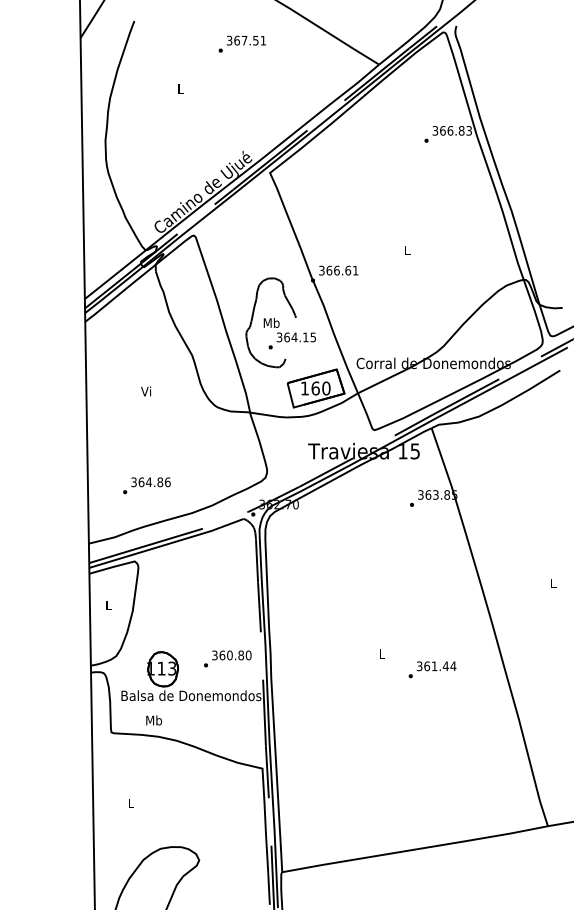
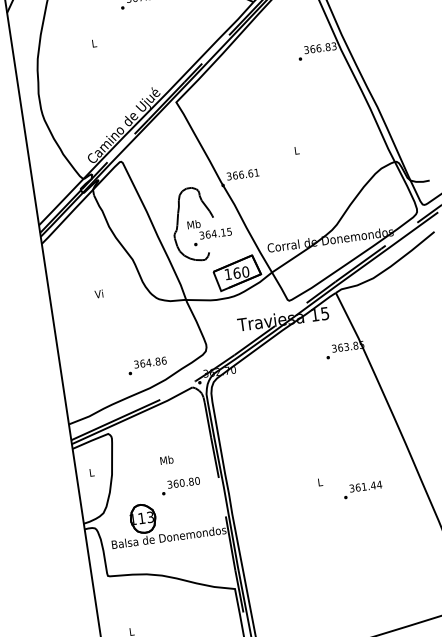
text: (146, 485) -> (147, 365), moved
text: (227, 658) -> (180, 485), moved
text: (153, 720) -> (166, 460), moved

